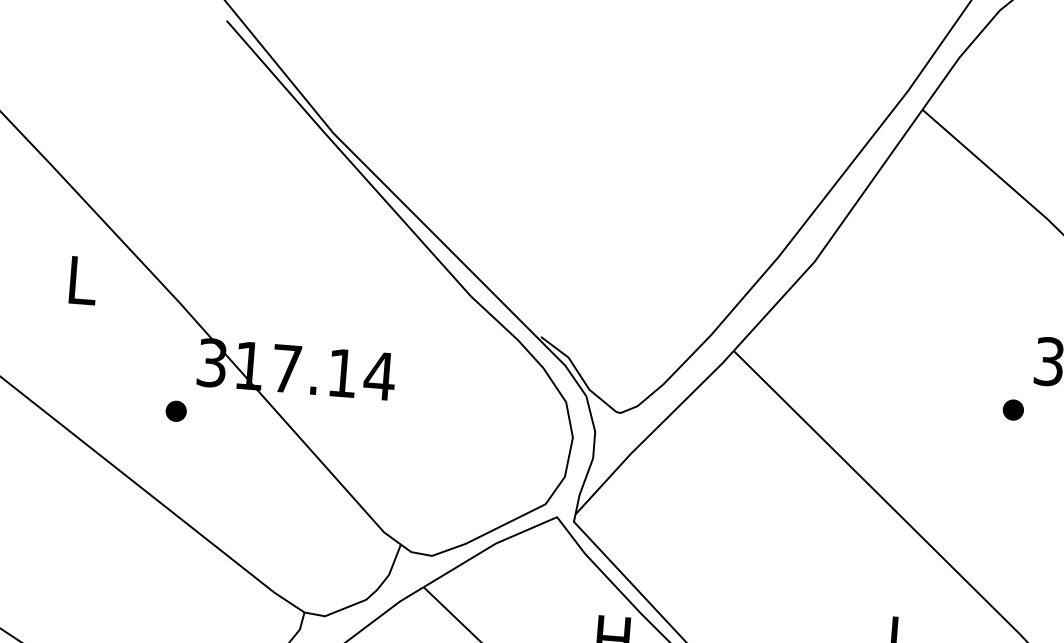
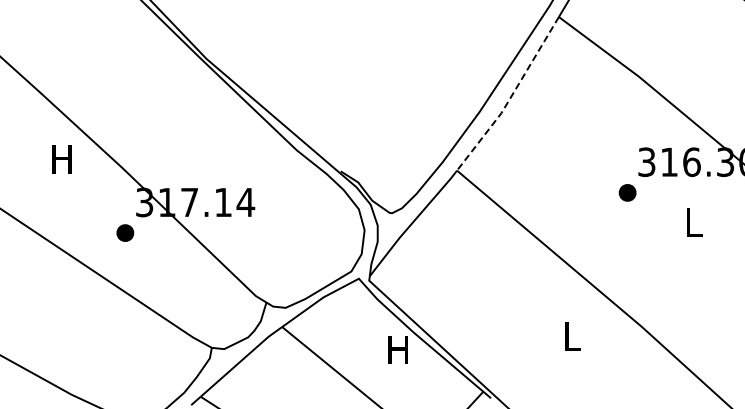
line: (833, 236) -> (511, 97), solid -> dashed
text: (80, 280) -> (61, 159), L -> H
part: (1013, 409) -> (627, 192), size x1.4
part: (176, 411) -> (125, 233), size x1.4

